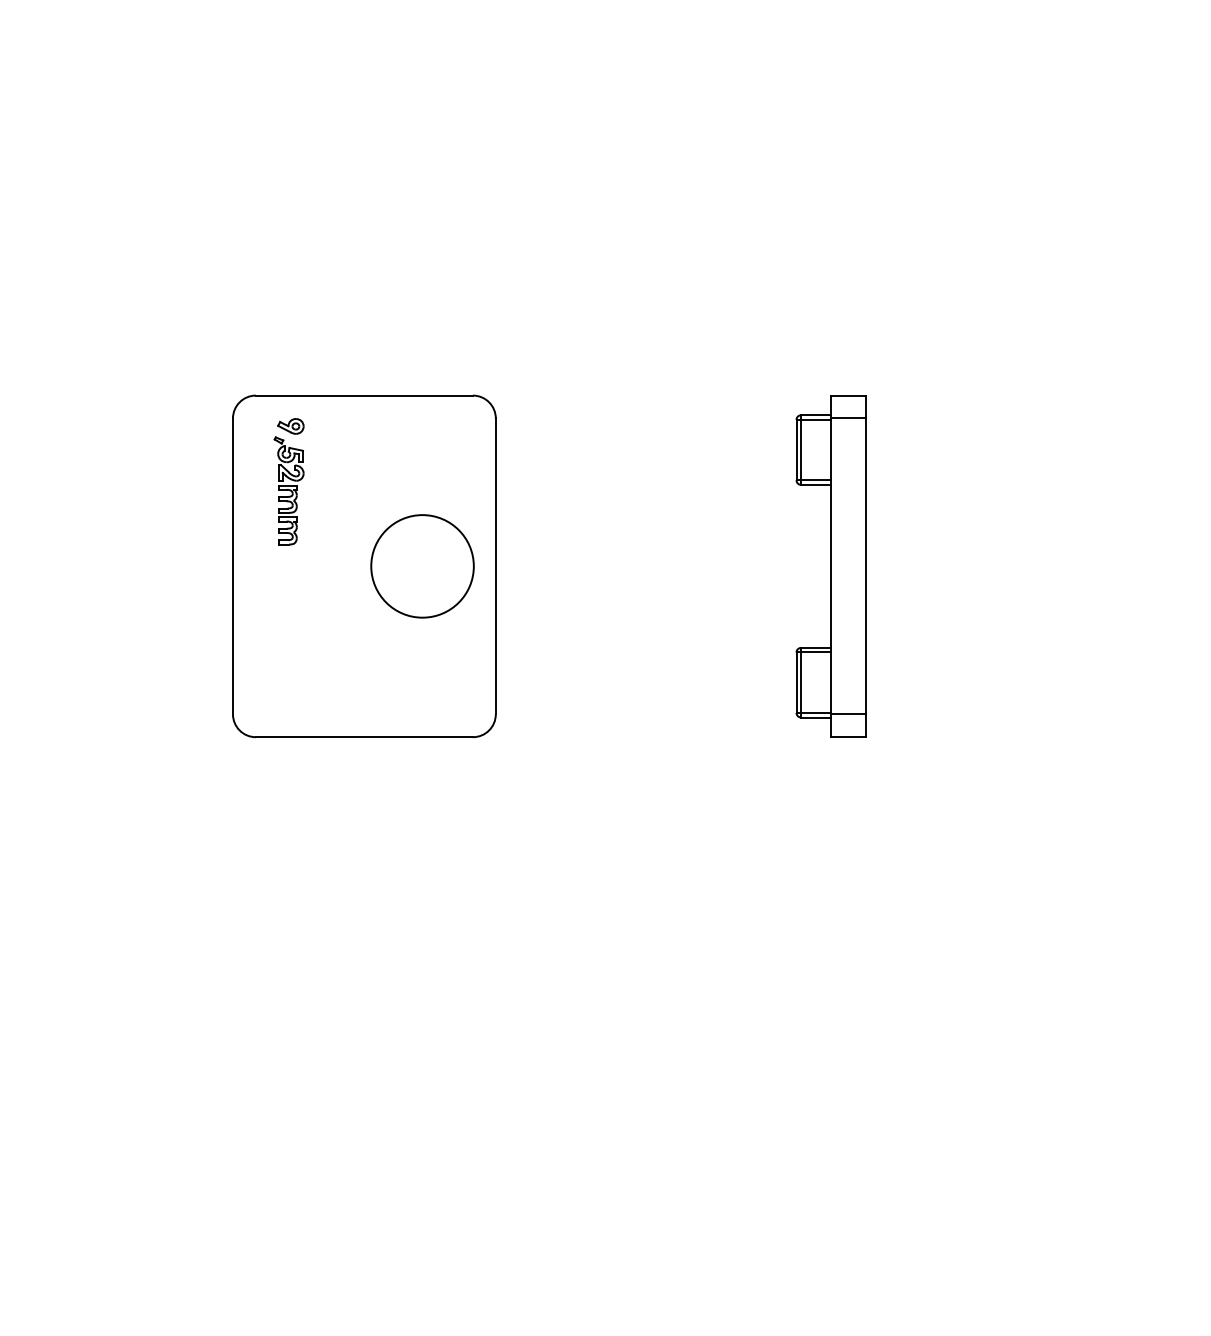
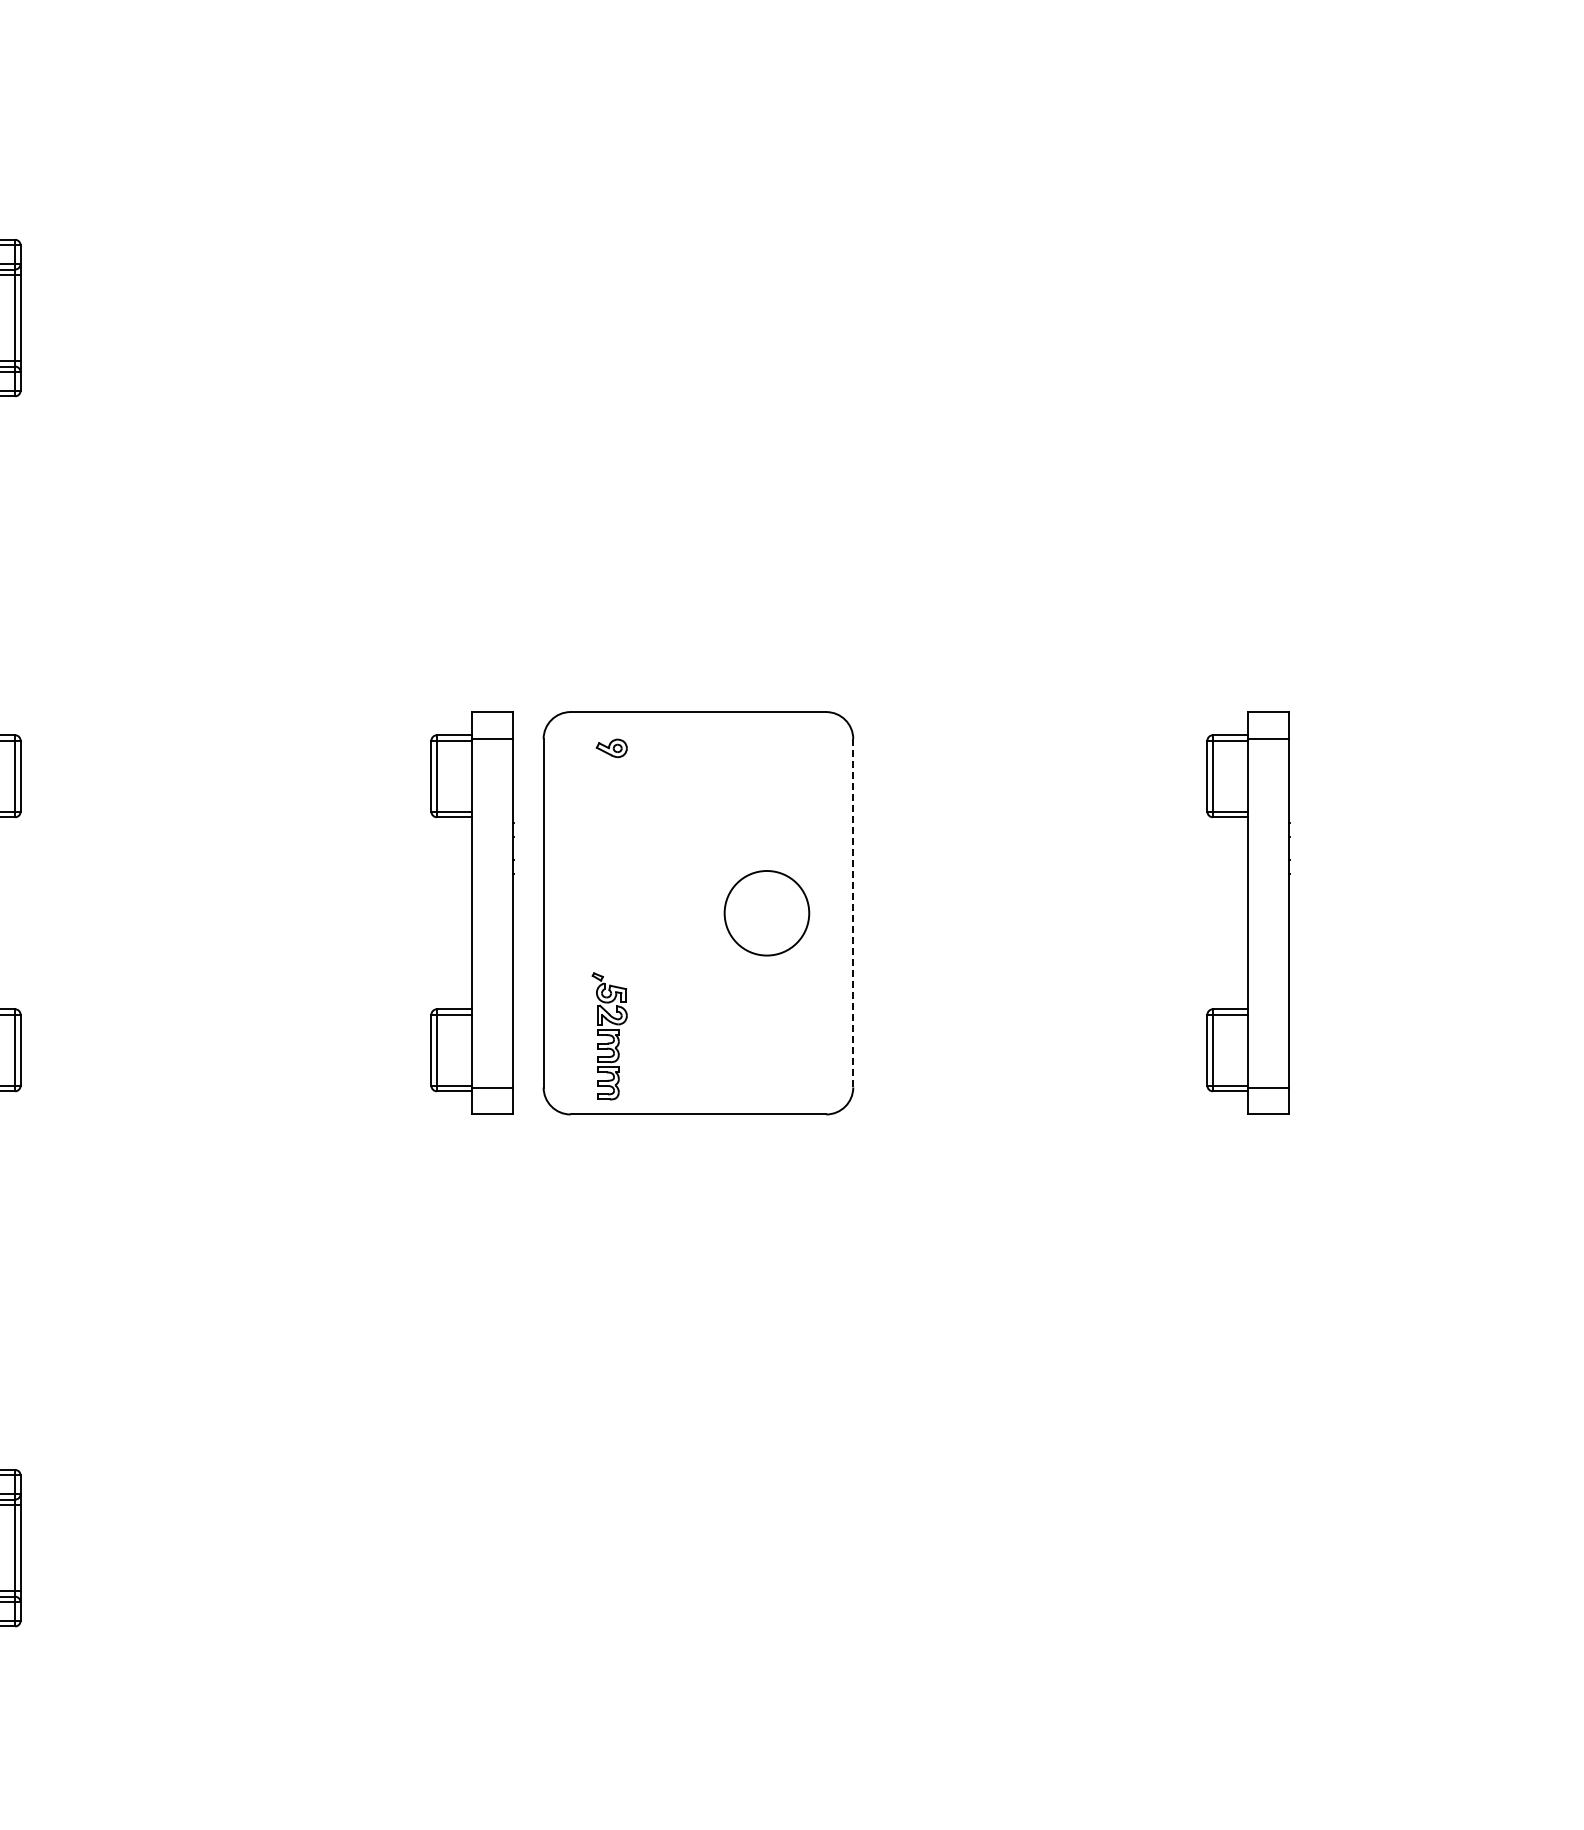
part: (288, 491) -> (609, 1036), moved
part: (172, 565) -> (472, 912), added
circle: (422, 565) -> (766, 912), size x0.7
line: (496, 566) -> (853, 913), solid -> dashed

